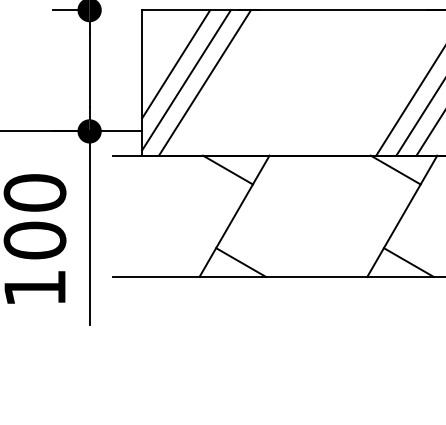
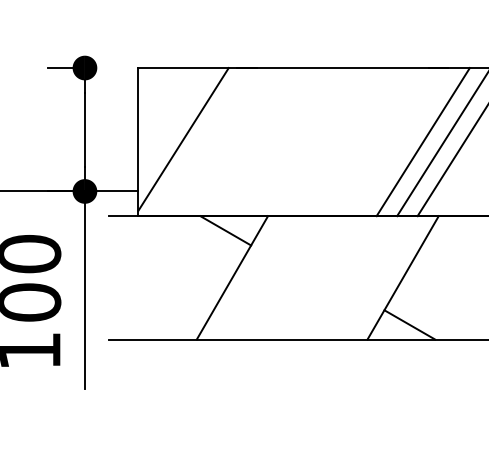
line: (175, 64) -> (172, 123), removed
line: (205, 83) -> (202, 142), removed
line: (395, 169) -> (396, 230), removed
line: (240, 262) -> (238, 324), removed

